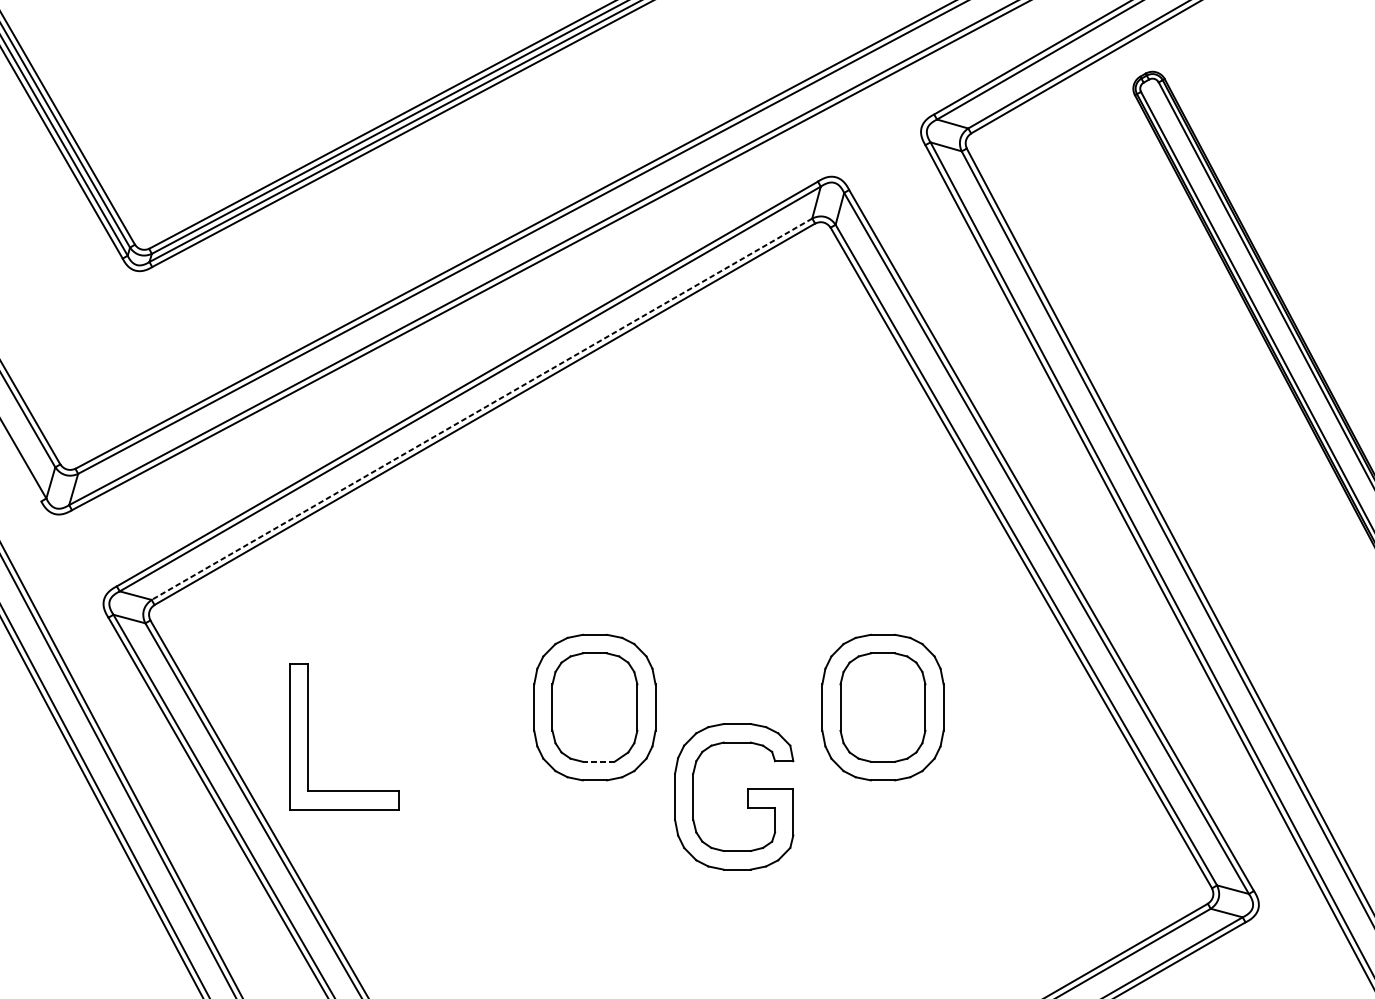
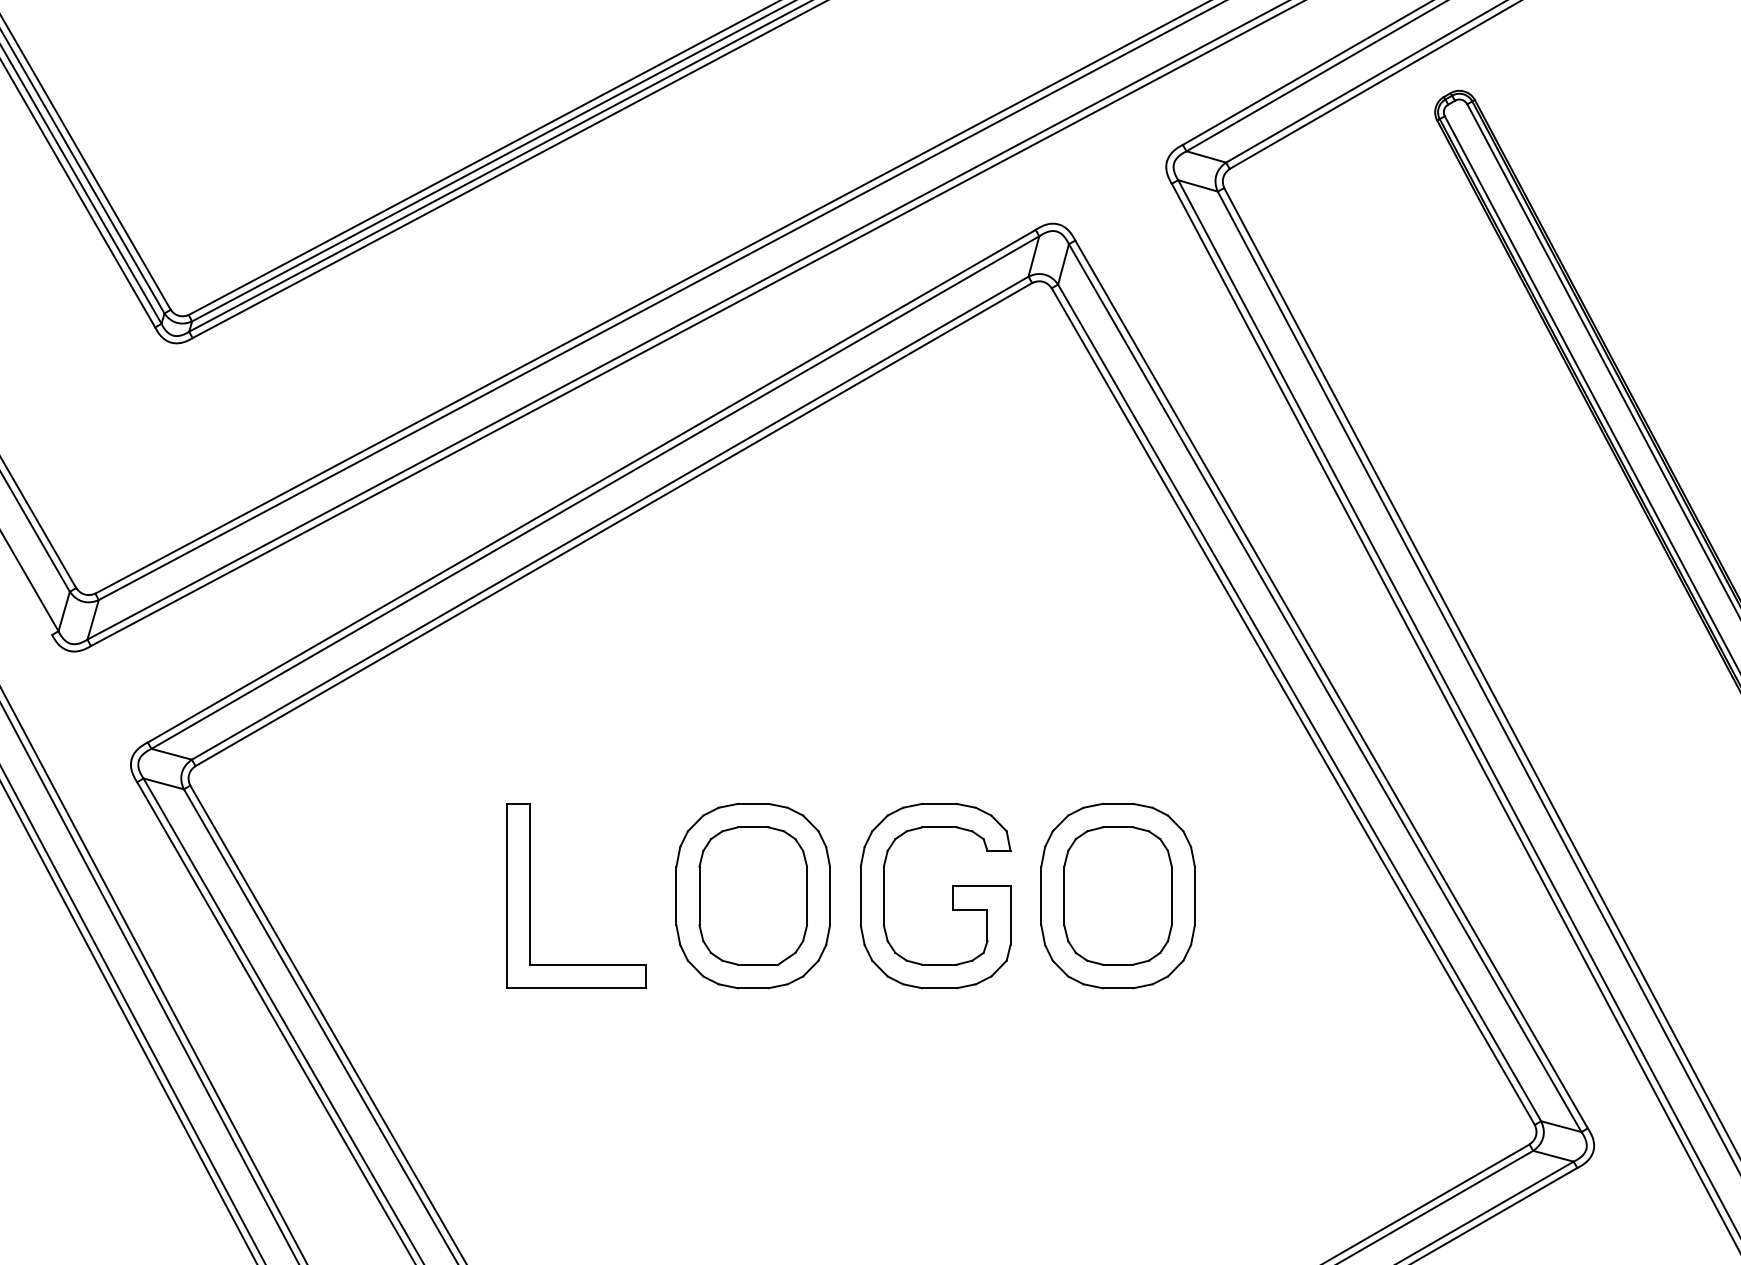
line: (482, 409) -> (610, 518), dashed -> solid
part: (308, 736) -> (530, 895), moved
line: (599, 761) -> (758, 964), dashed -> solid
part: (747, 796) -> (952, 895), moved

